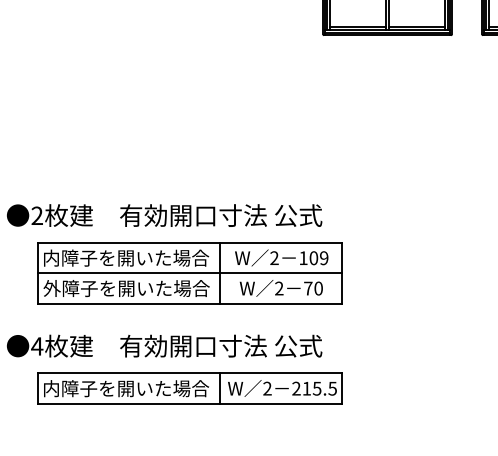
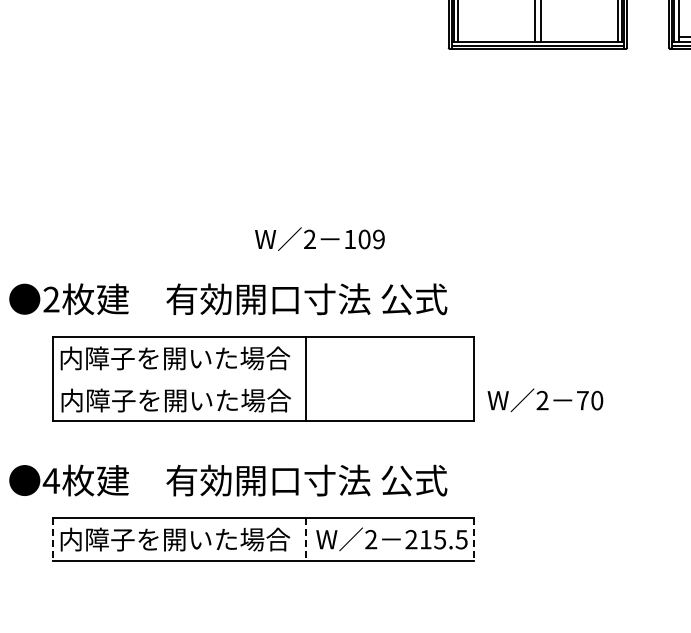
line: (357, 26) -> (496, 36), removed
line: (416, 26) -> (578, 36), removed
text: (281, 257) -> (319, 238), moved
line: (189, 273) -> (263, 379), removed
text: (52, 288) -> (72, 400), 外障子を開いた場合 -> 内障子を開いた場合
text: (281, 288) -> (545, 400), moved
line: (38, 388) -> (52, 539), solid -> dashed
line: (220, 388) -> (305, 539), solid -> dashed
line: (341, 388) -> (474, 539), solid -> dashed

